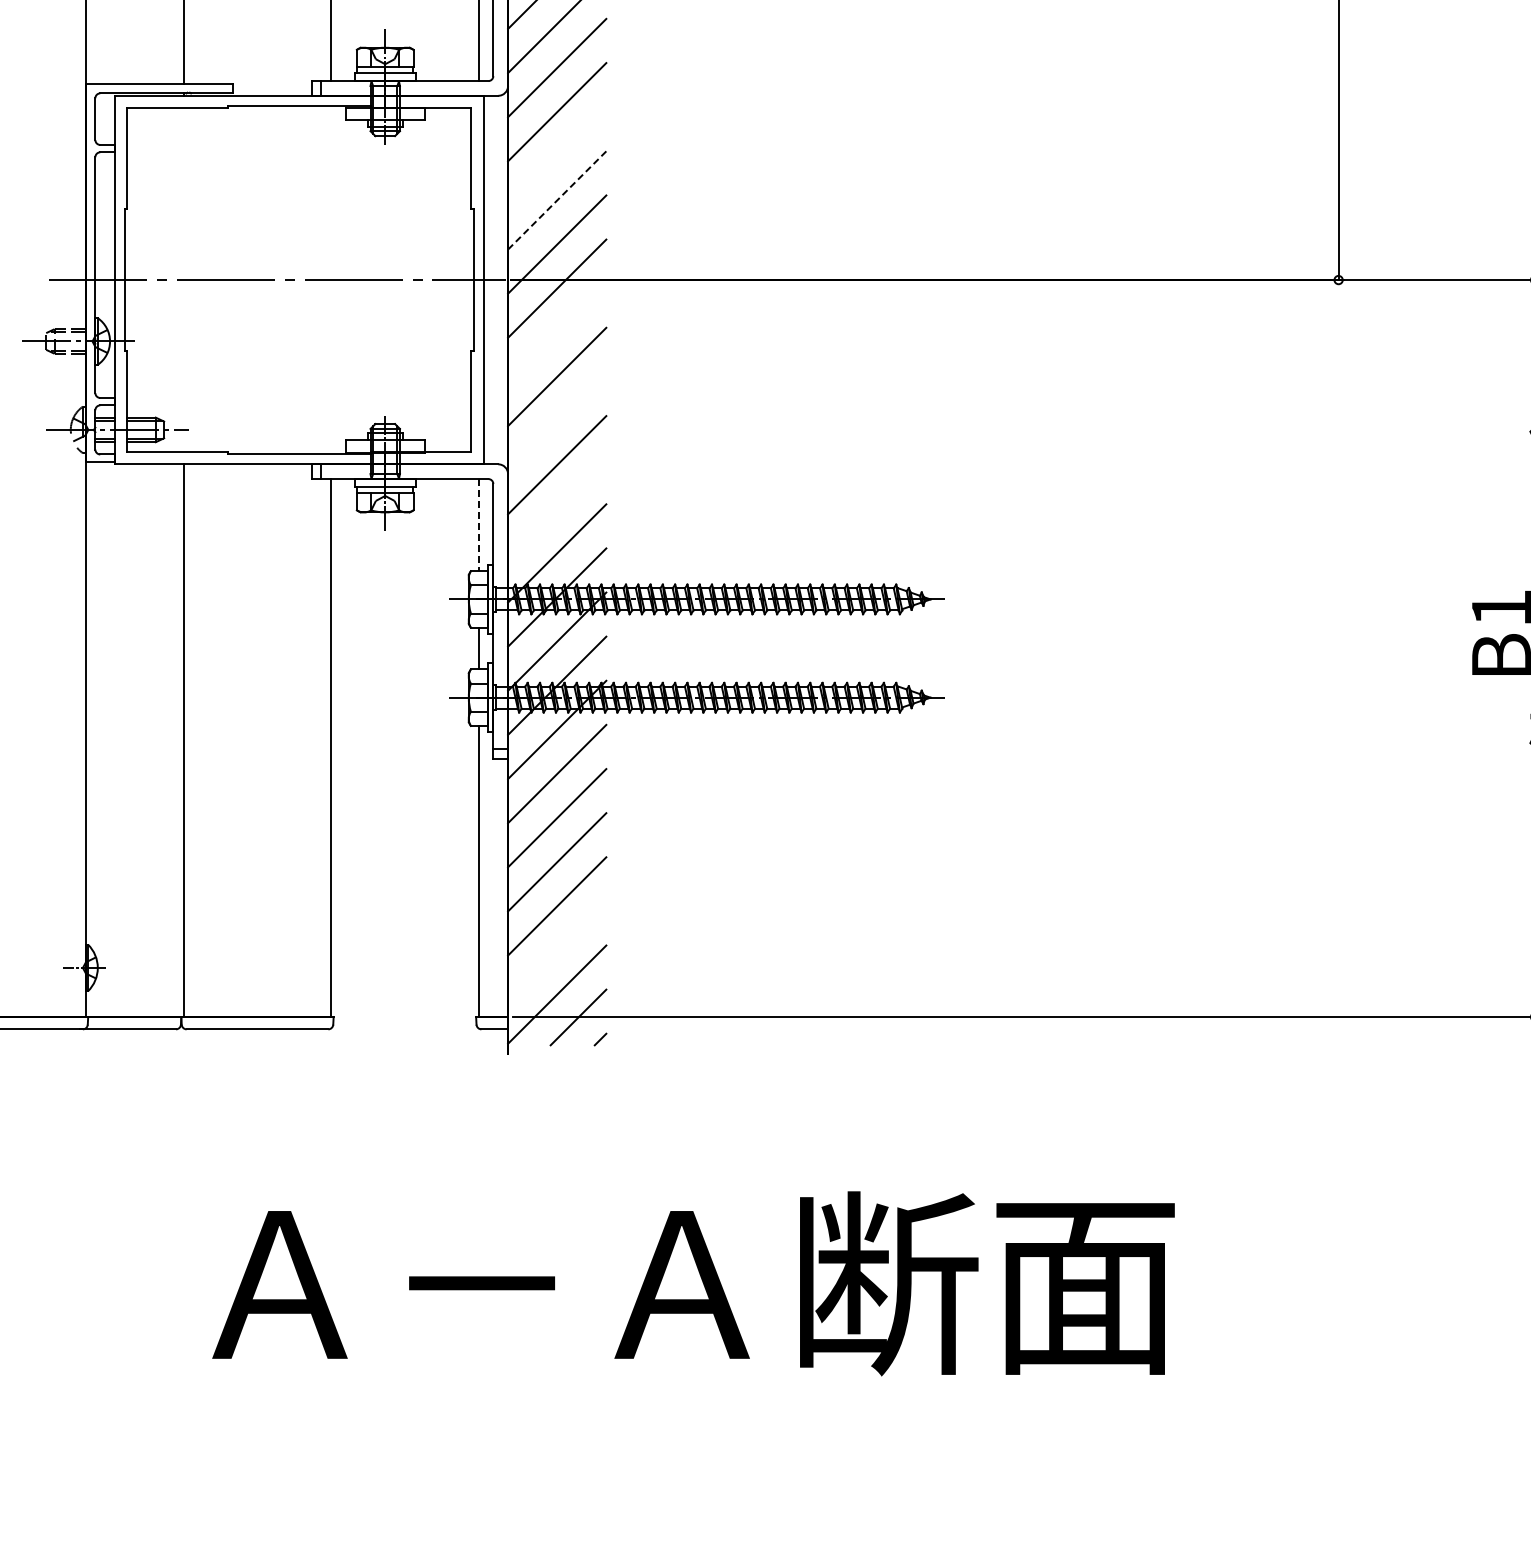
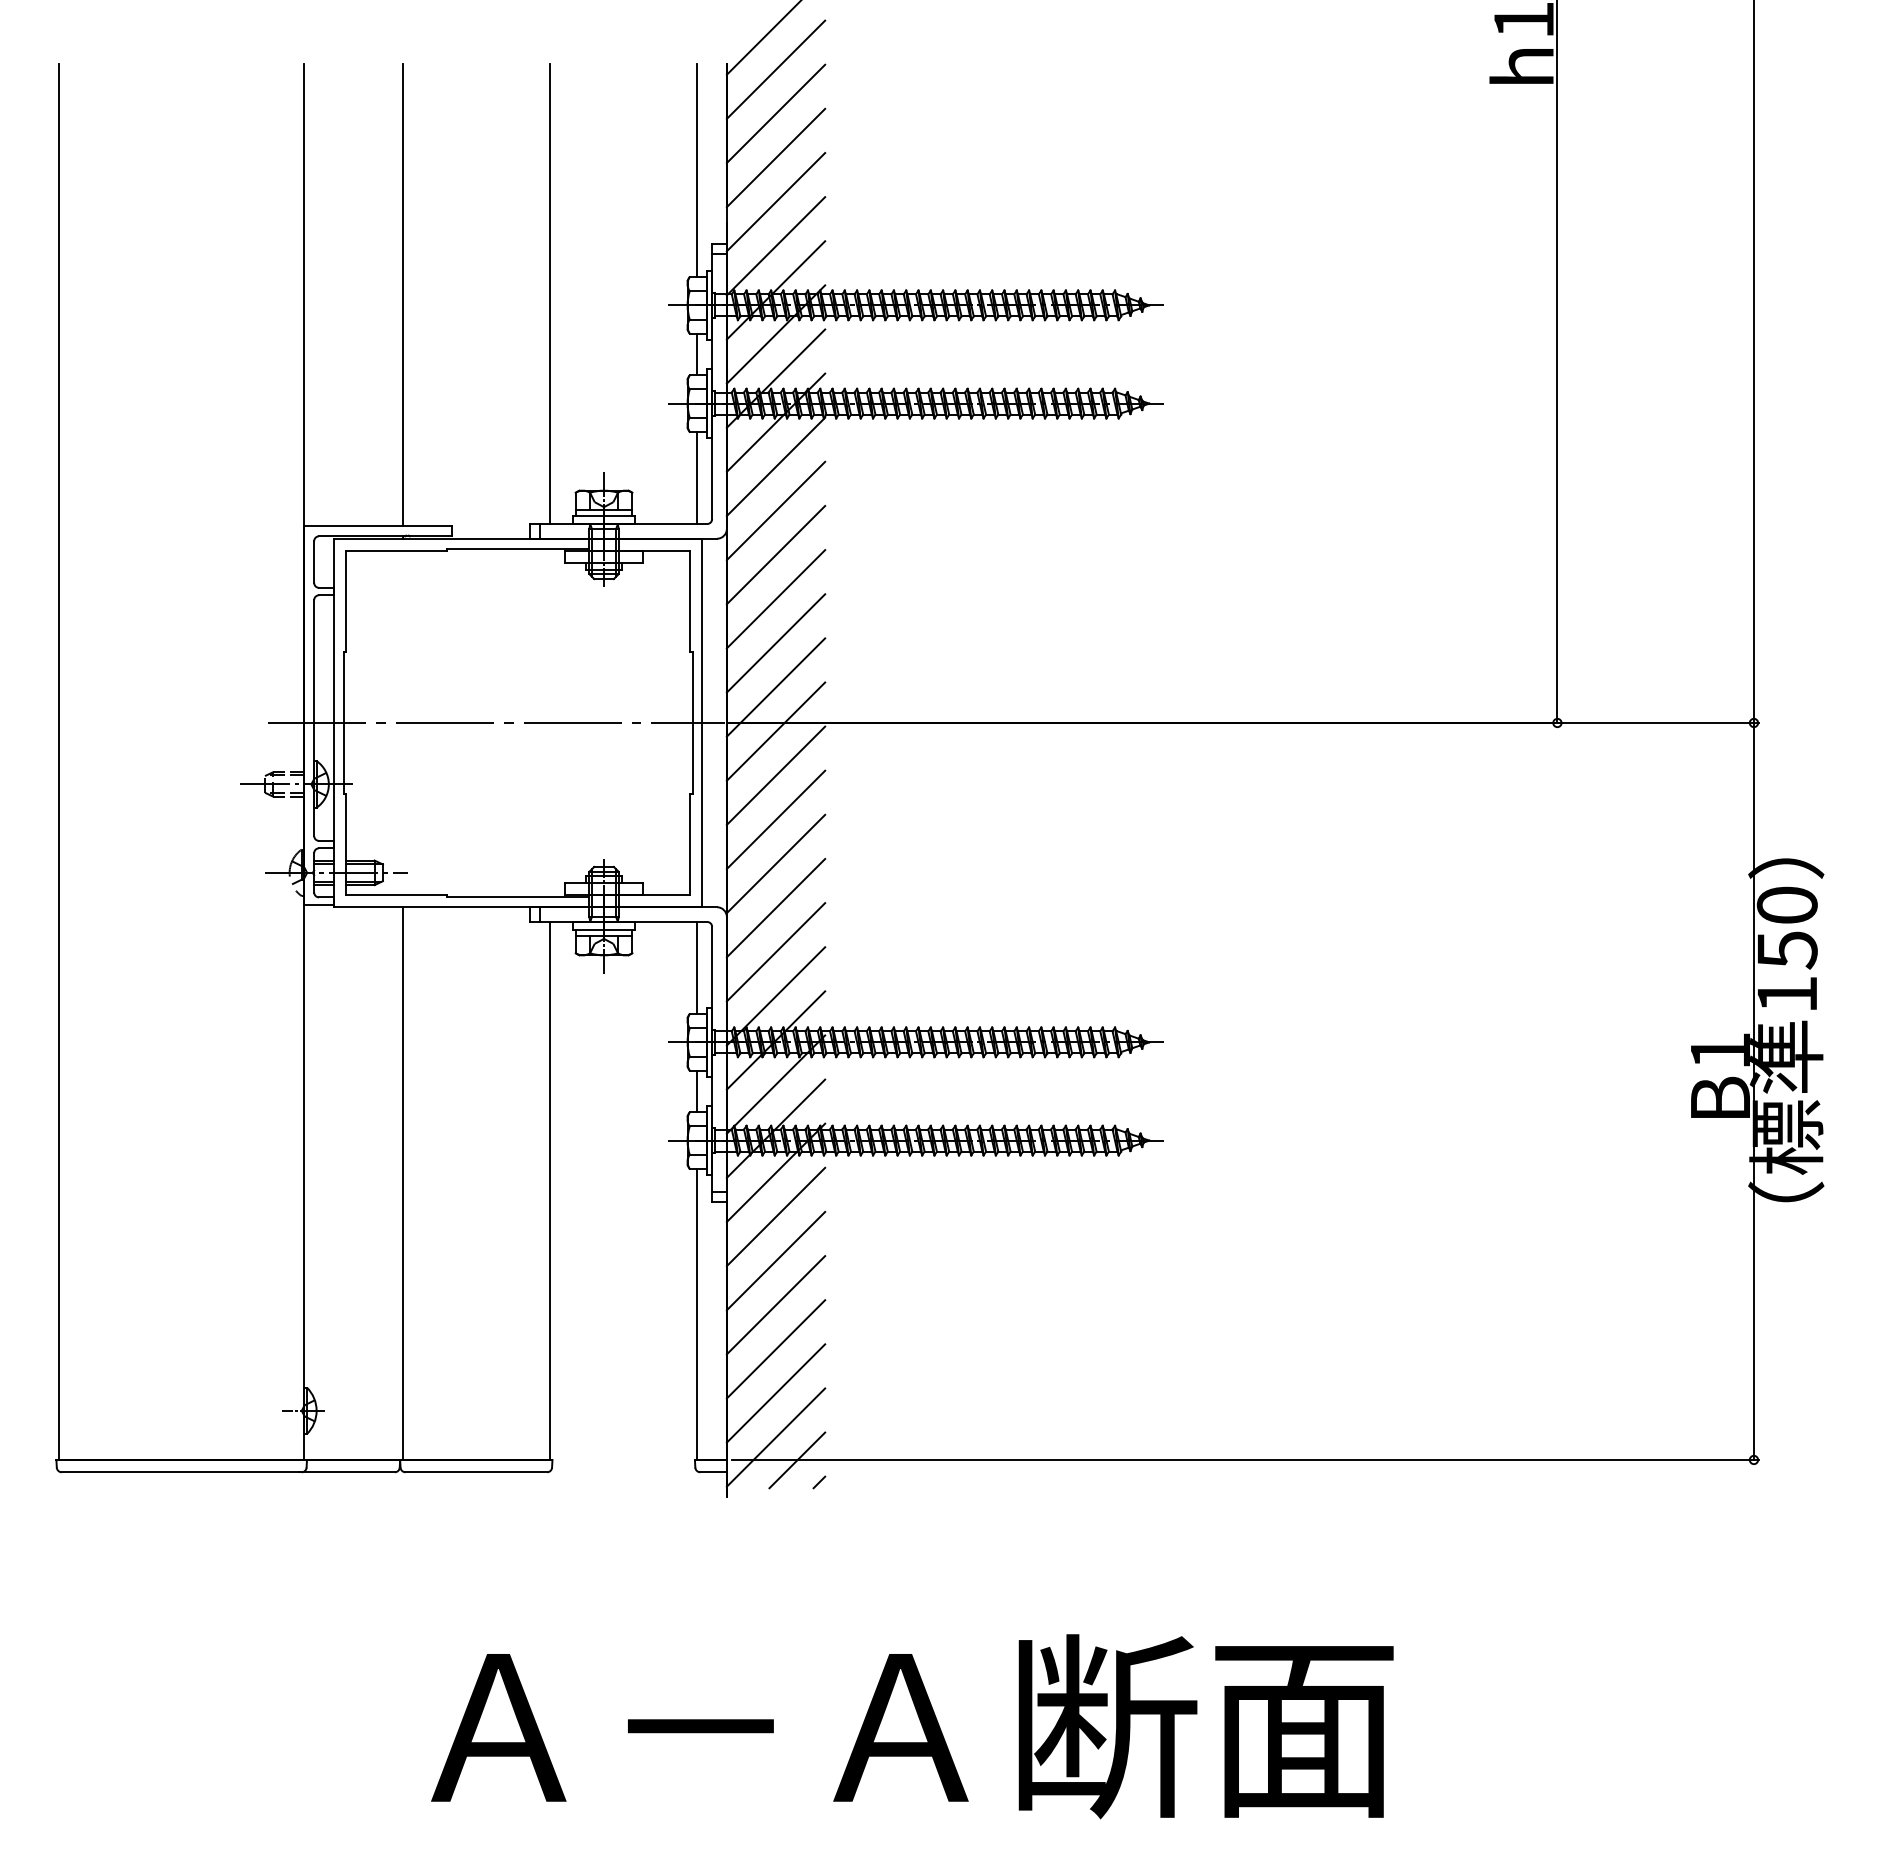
line: (556, 156) -> (775, 599), added
line: (557, 200) -> (776, 643), dashed -> solid
line: (556, 332) -> (775, 775), added
line: (556, 420) -> (775, 863), added
line: (556, 509) -> (775, 952), added
line: (478, 525) -> (697, 968), dashed -> solid
line: (556, 950) -> (775, 1393), added

